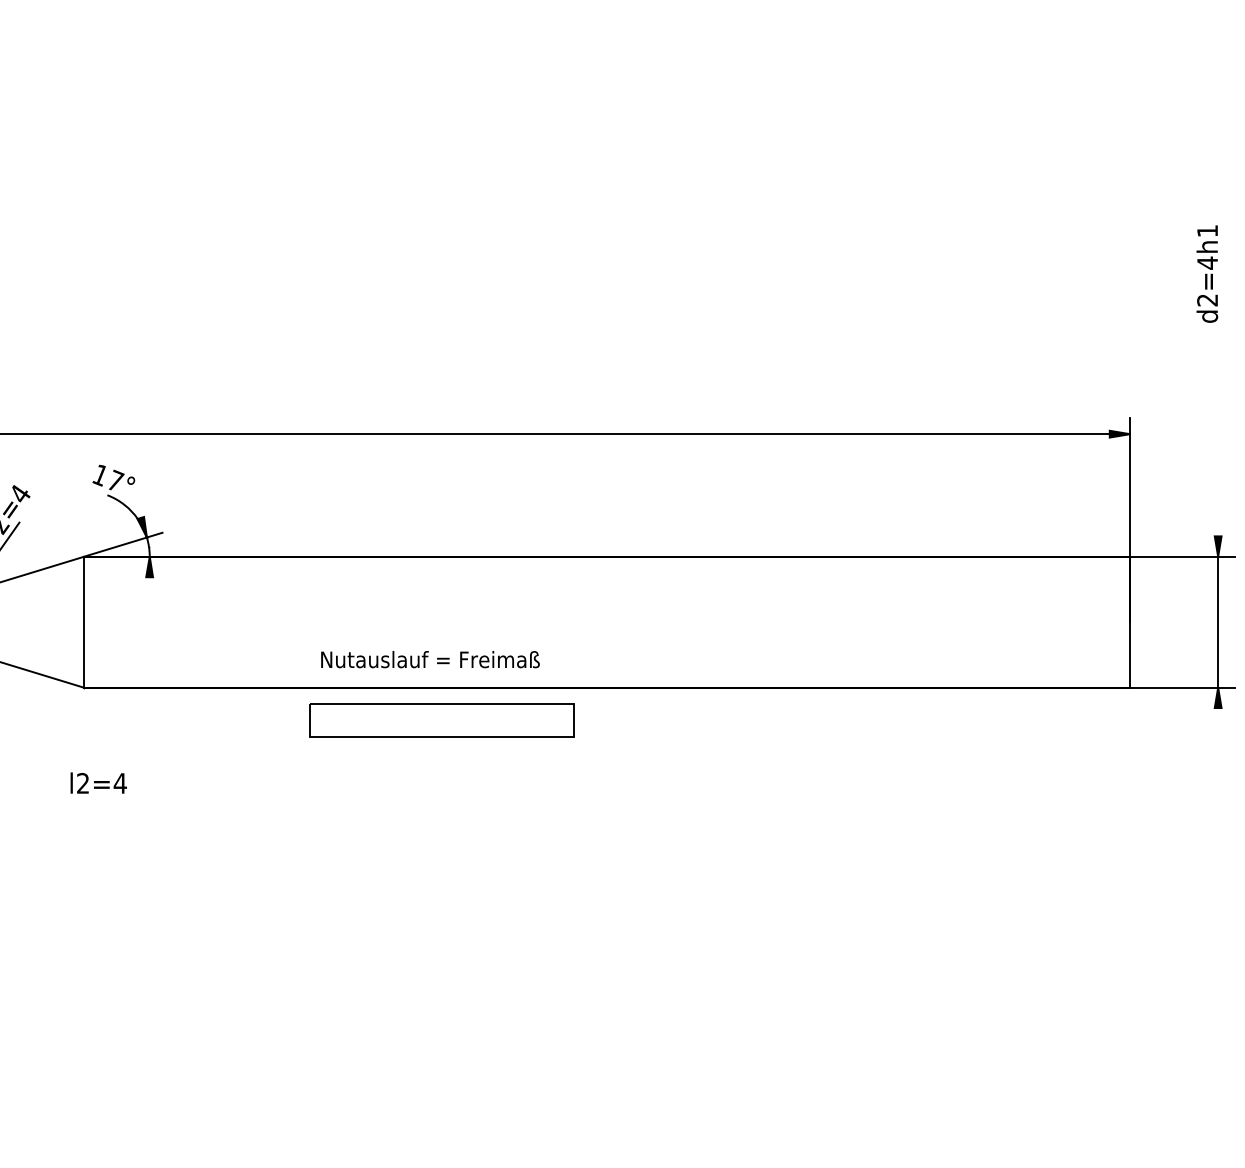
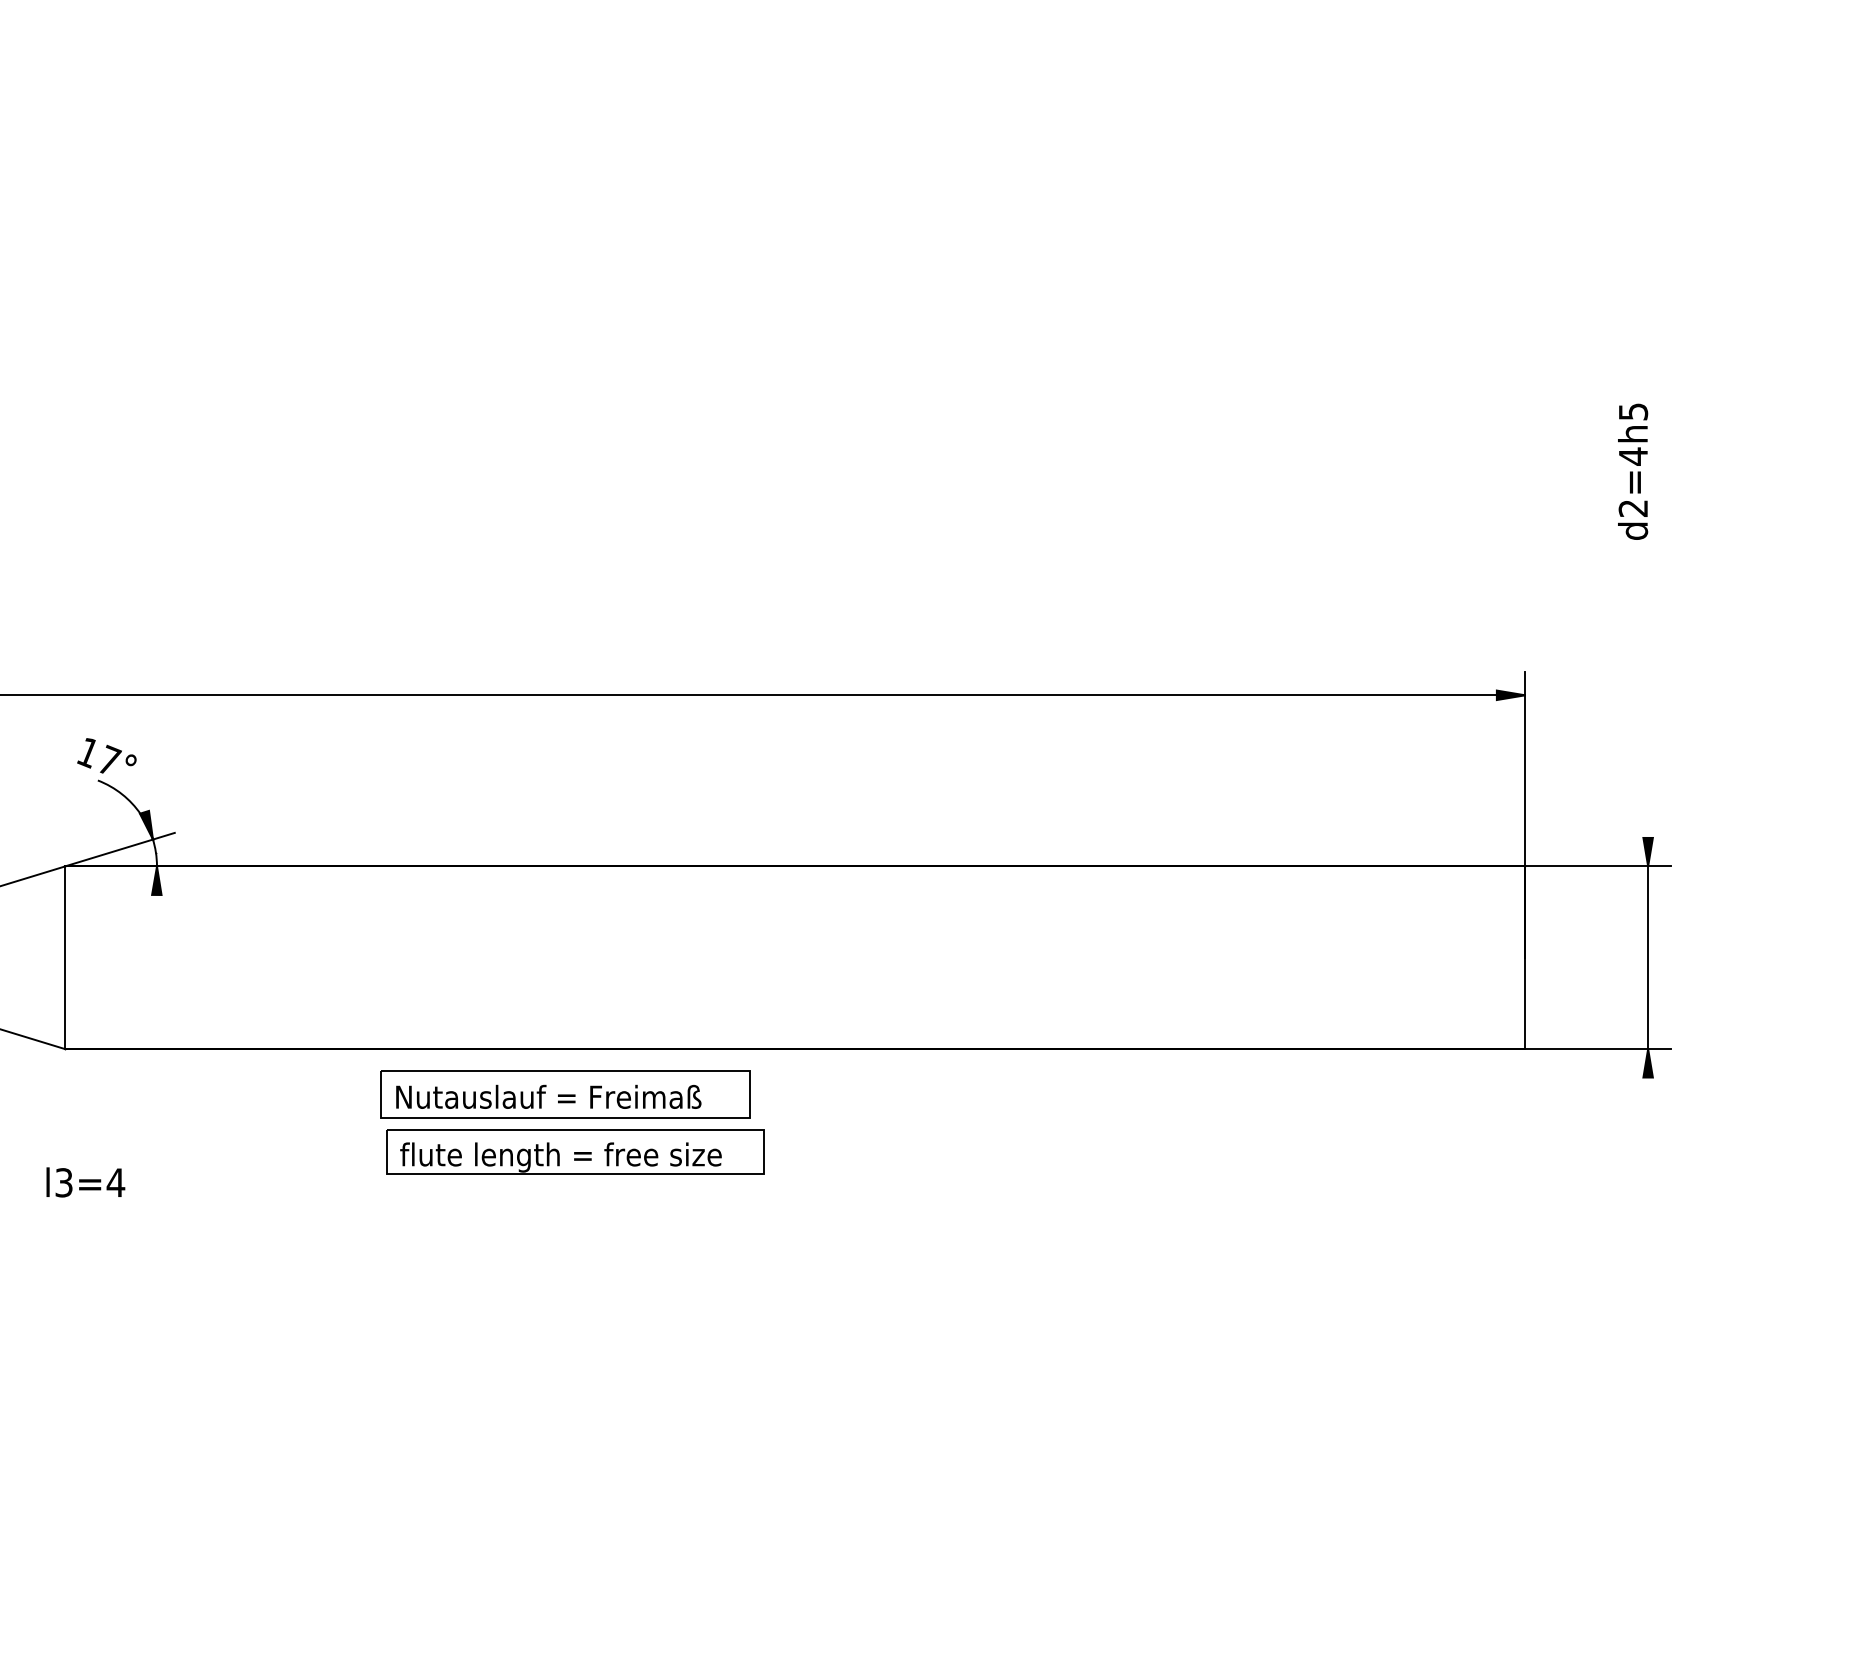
text: (1207, 230) -> (1633, 411), d2=4h1 -> d2=4h5
text: (430, 659) -> (548, 1096), moved
part: (449, 761) -> (575, 1151), added
text: (82, 783) -> (63, 1182), l2=4 -> l3=4

